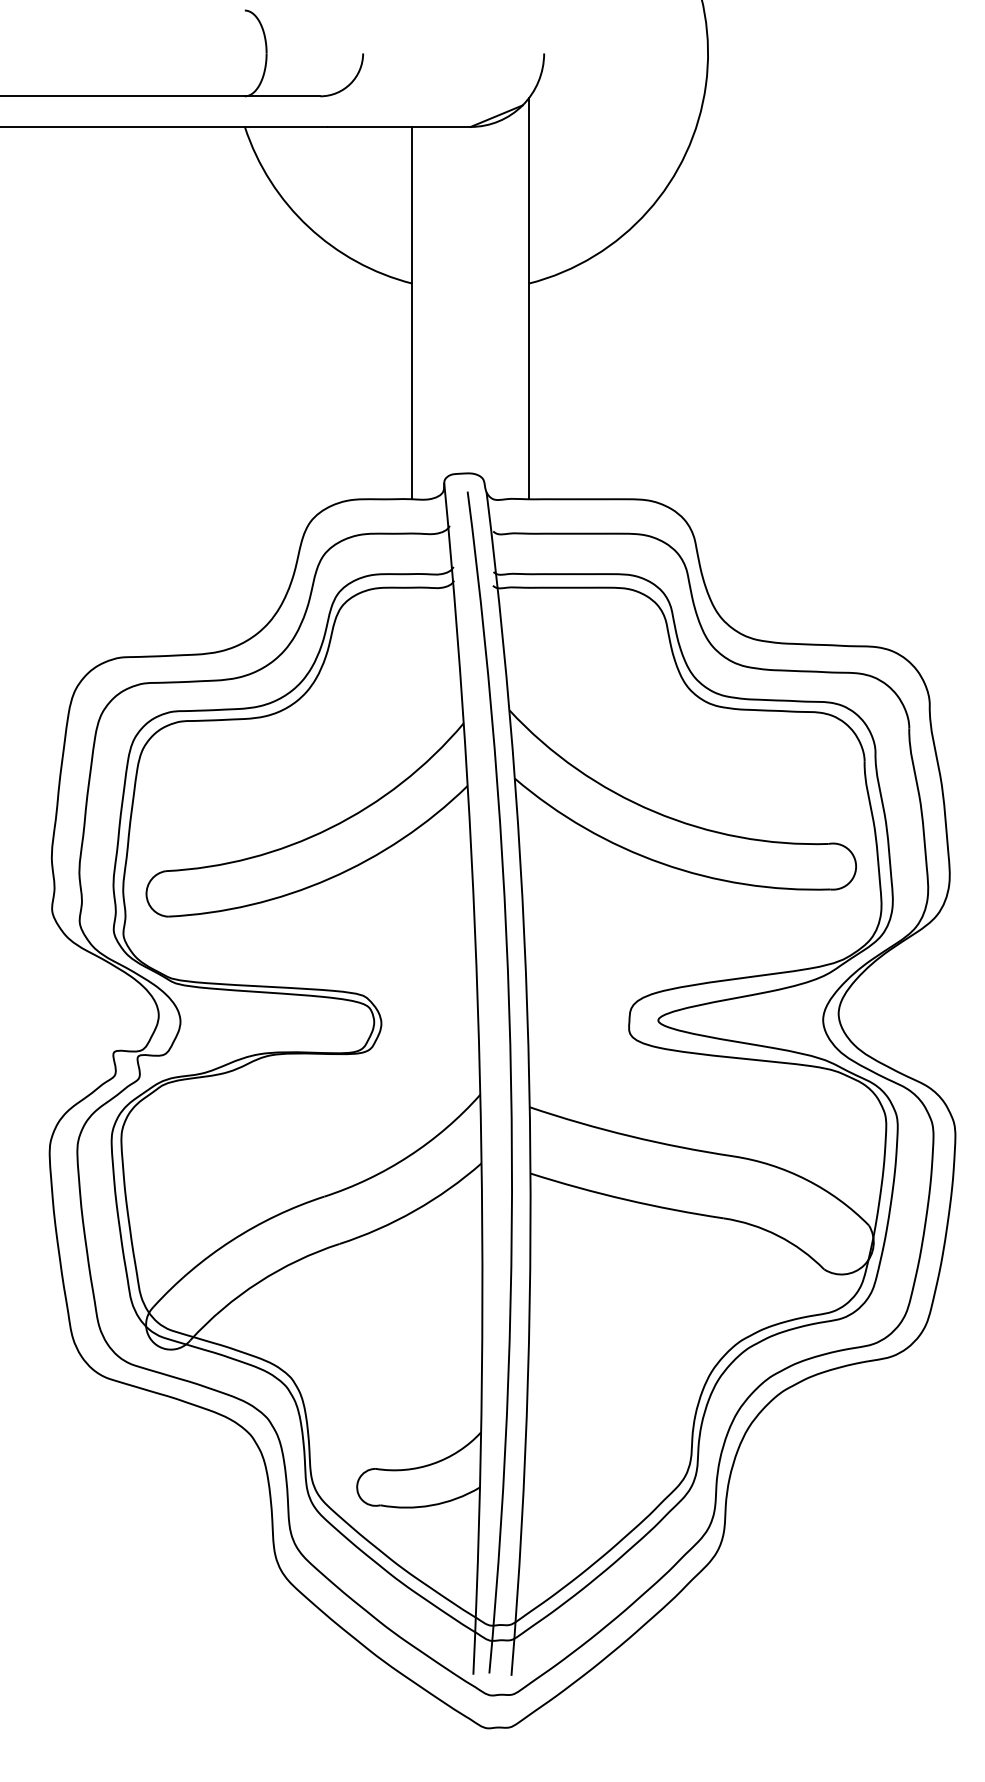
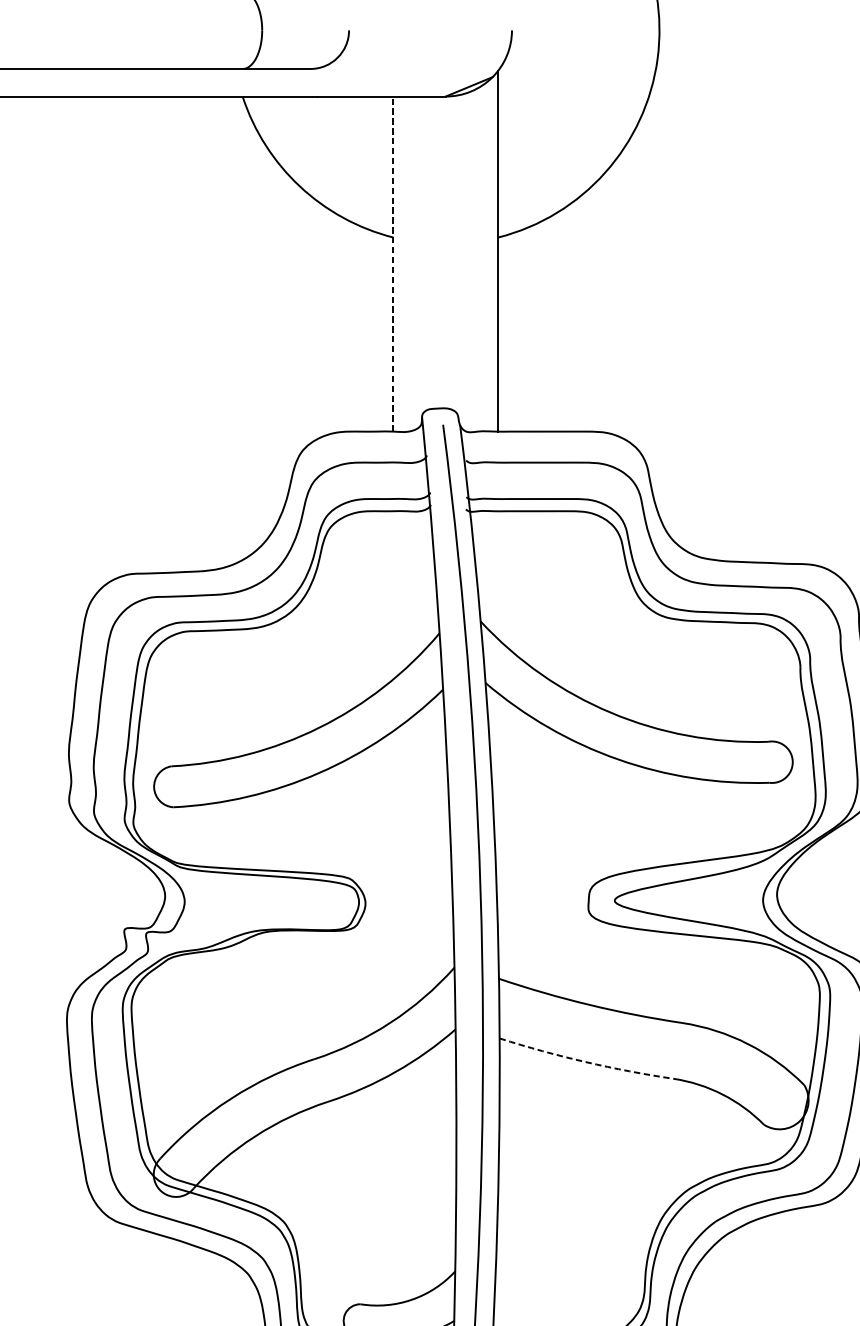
line: (412, 312) -> (393, 263), solid -> dashed
arc: (626, 1199) -> (586, 1061), solid -> dashed

